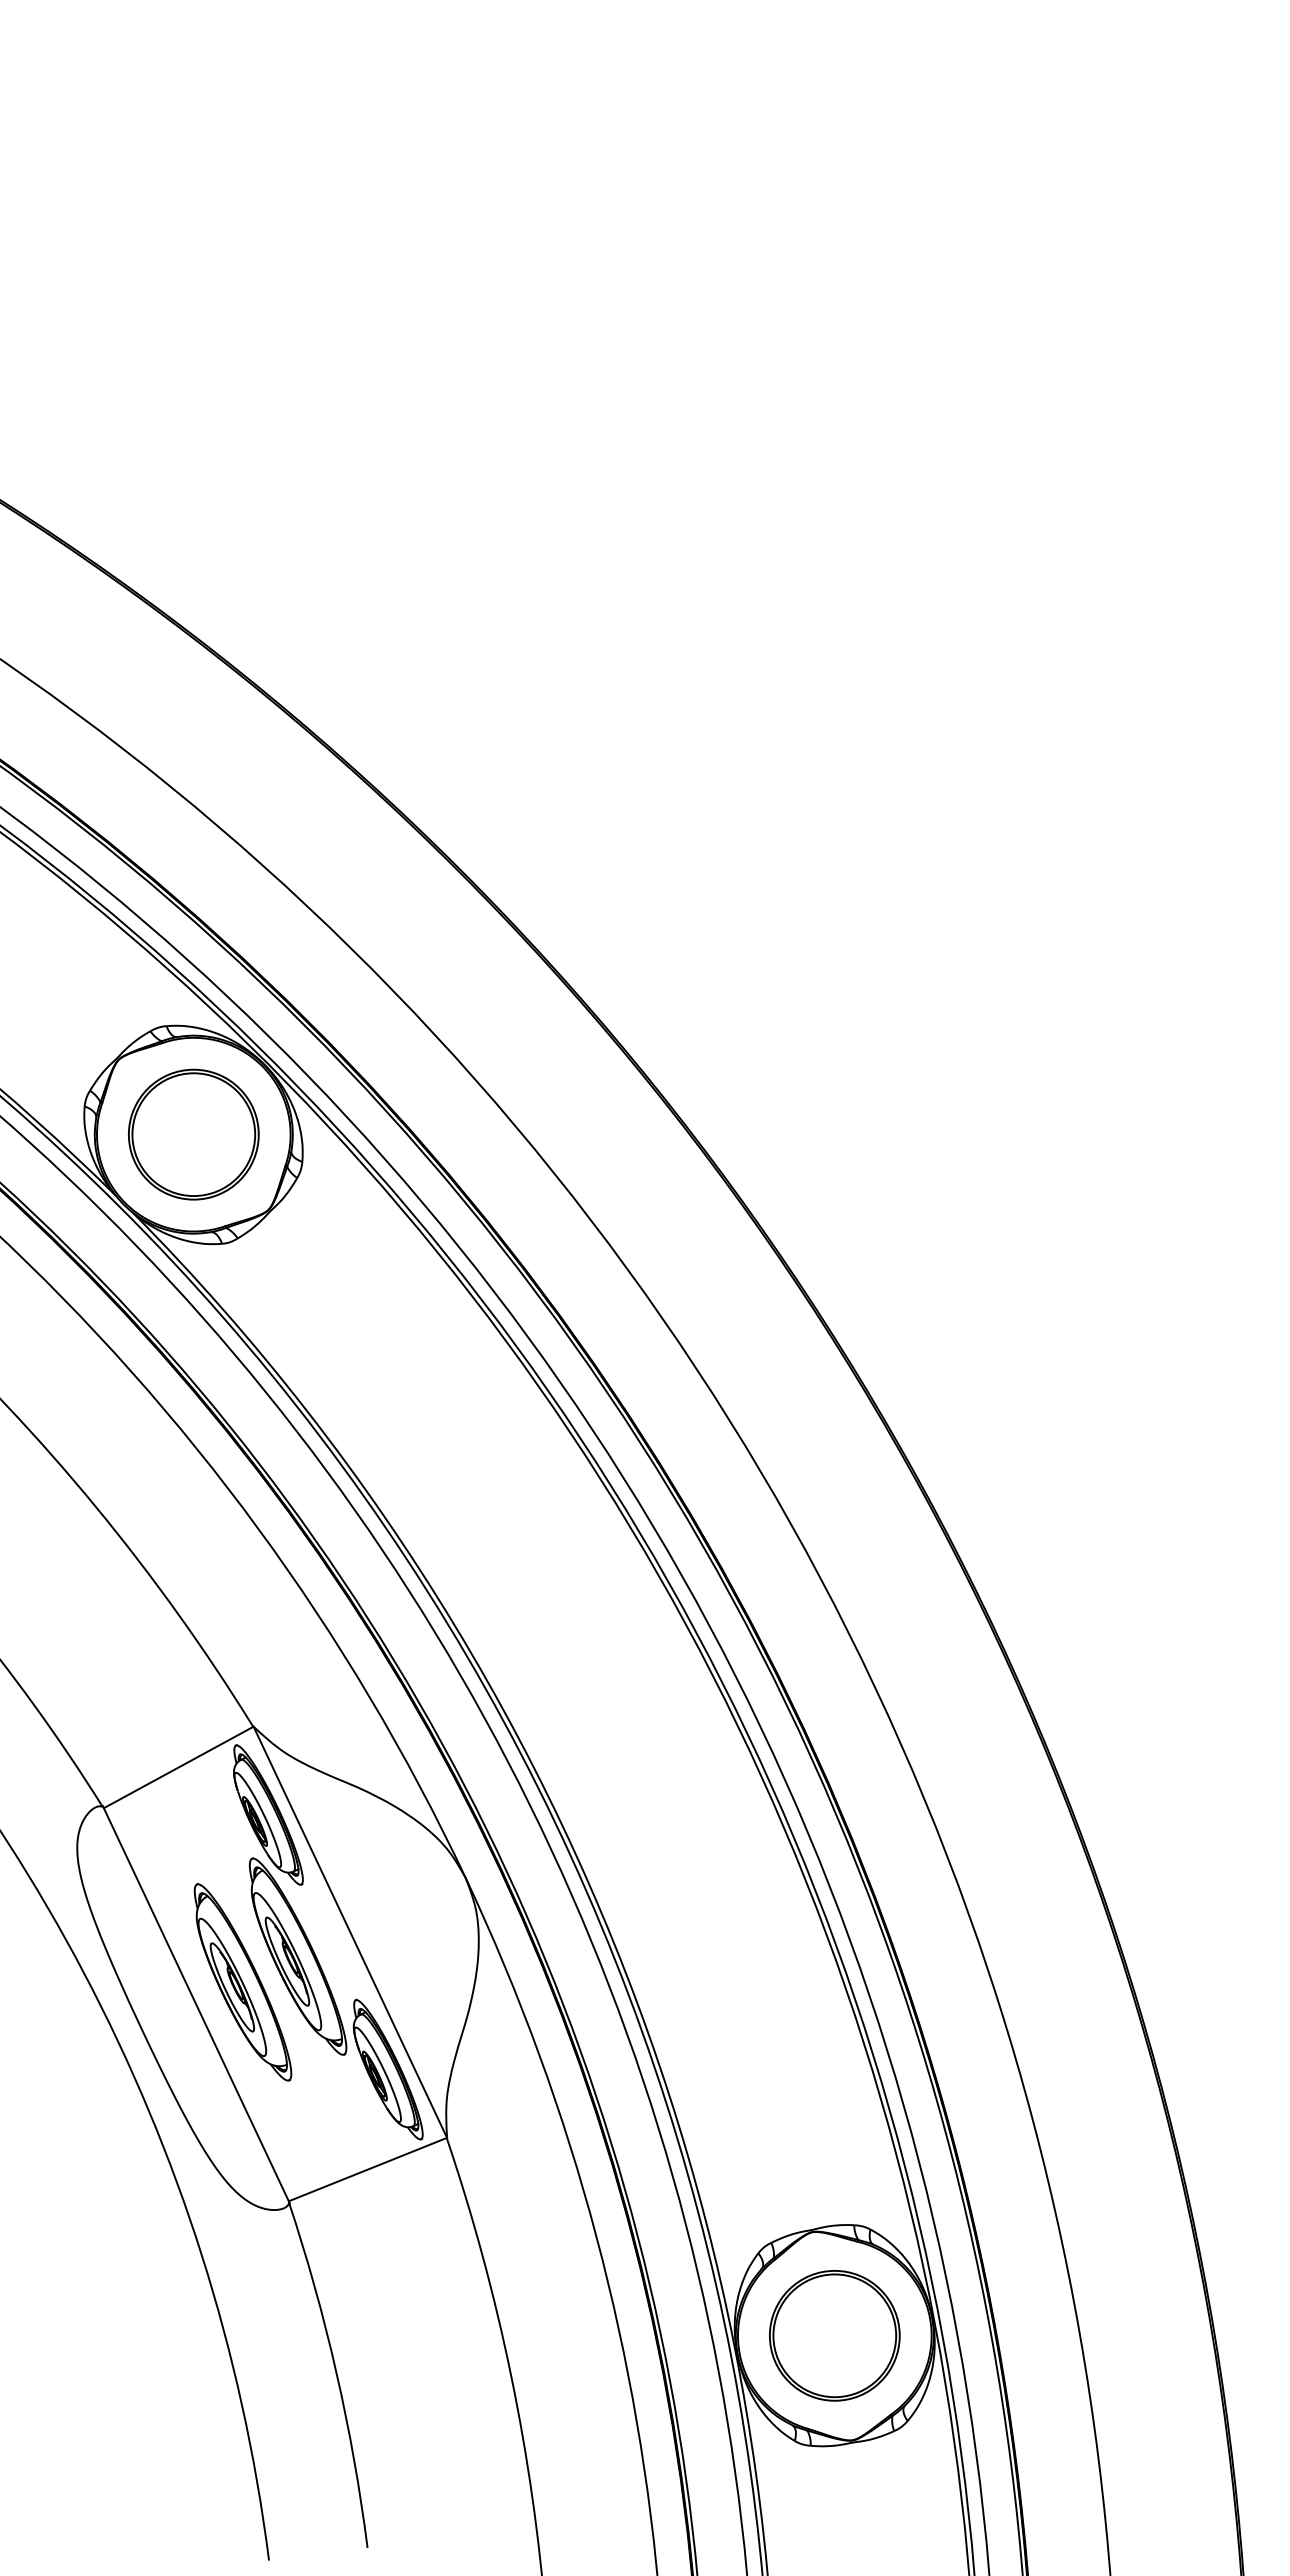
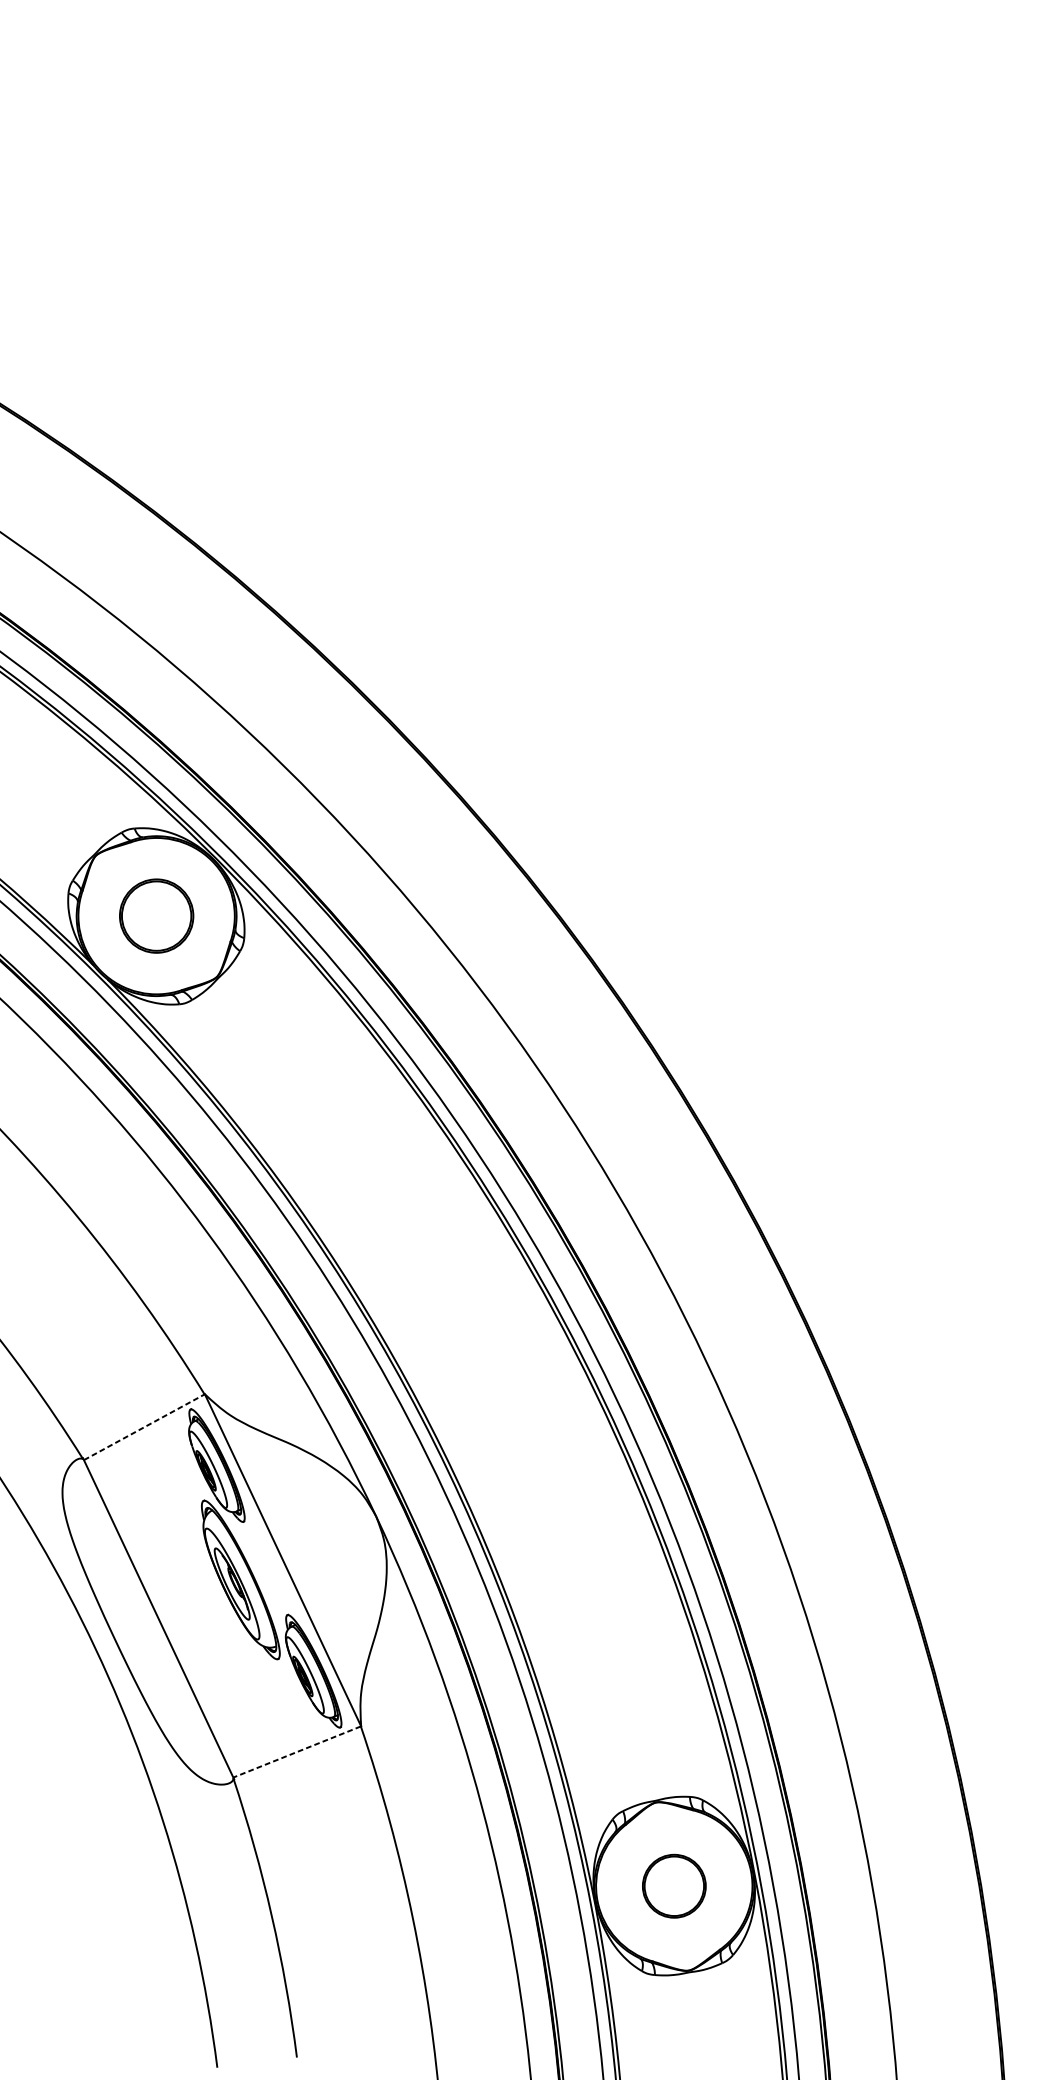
part: (193, 1134) -> (156, 916), size x0.7
line: (178, 1767) -> (144, 1427), solid -> dashed
part: (242, 1982) -> (195, 1600), removed
line: (367, 2169) -> (296, 1751), solid -> dashed
part: (834, 2335) -> (674, 1885), size x0.6

